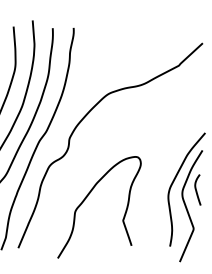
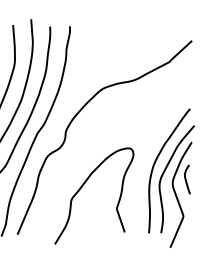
curve: (164, 173) -> (155, 164), added

